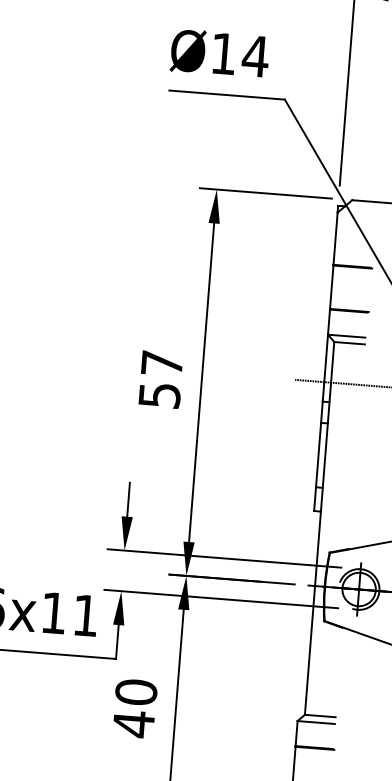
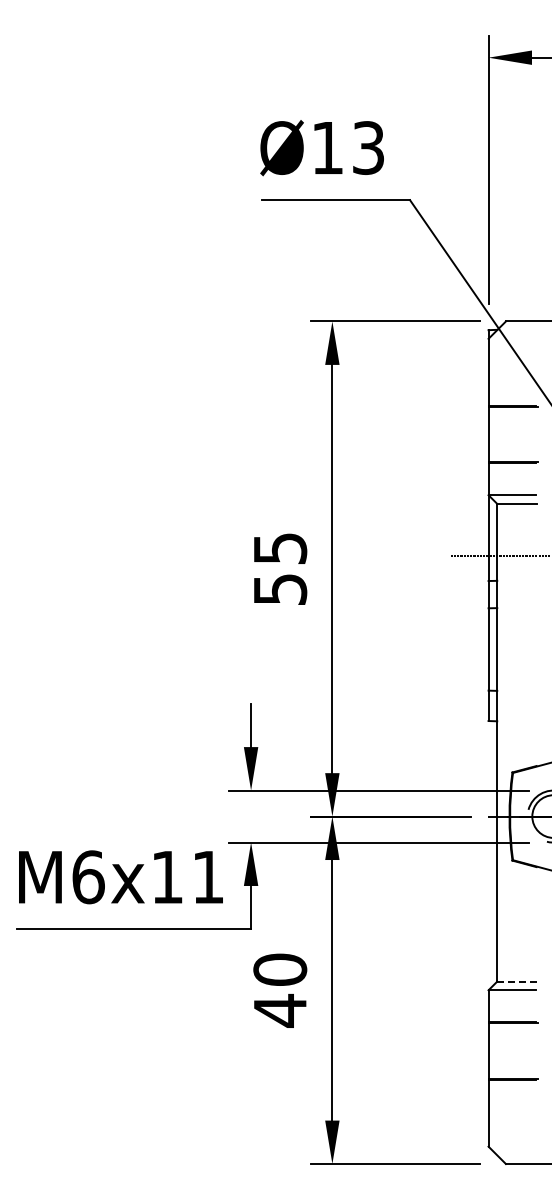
text: (255, 55) -> (368, 147), Ø14 -> Ø13
text: (162, 363) -> (280, 548), 57 -> 55
line: (319, 715) -> (516, 981), solid -> dashed

